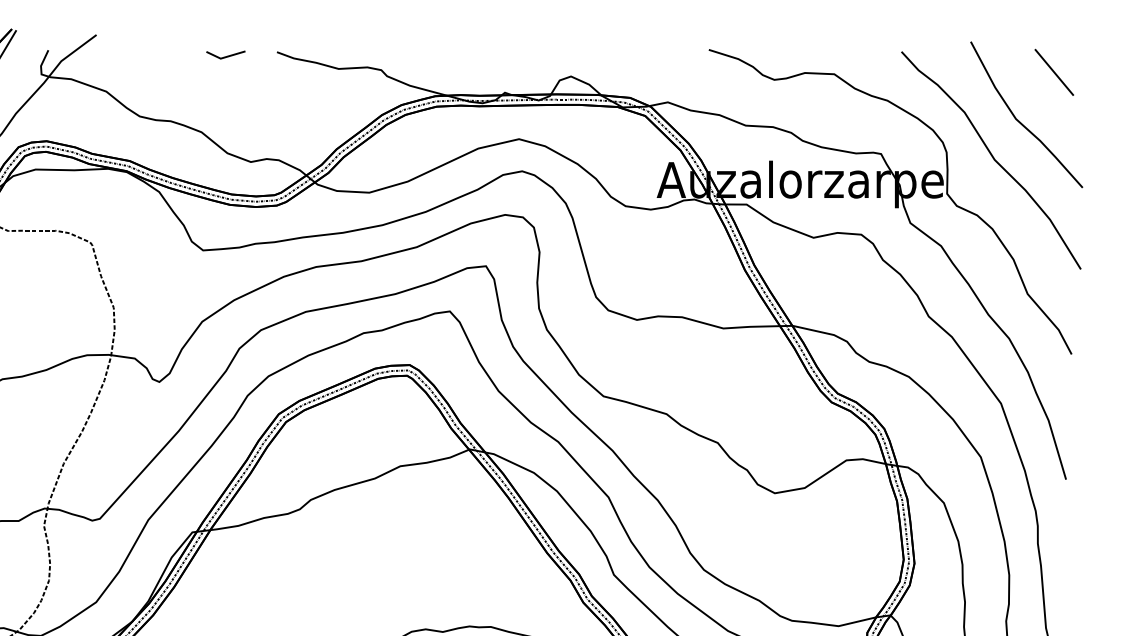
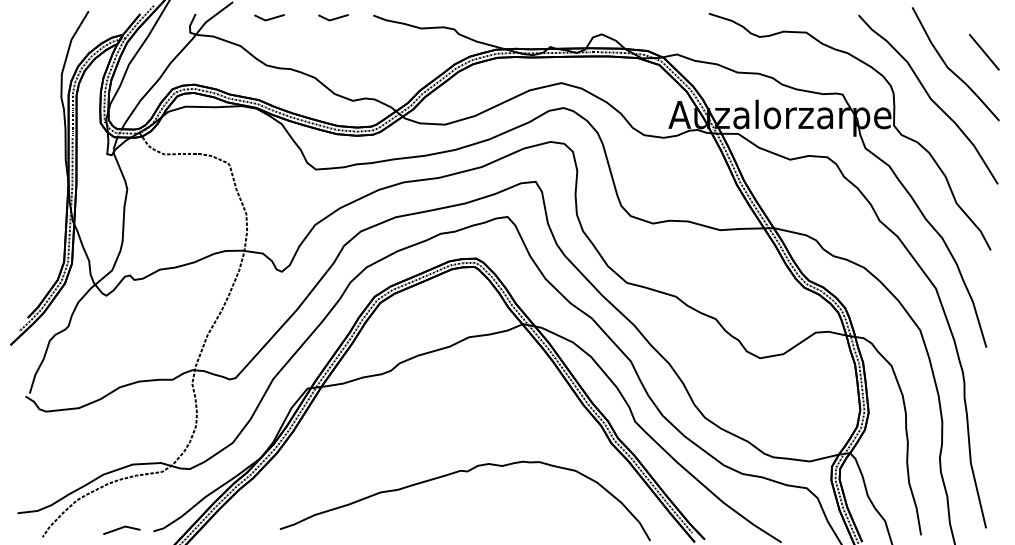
line: (143, 56) -> (269, 18), added
line: (1053, 72) -> (983, 52), moved

